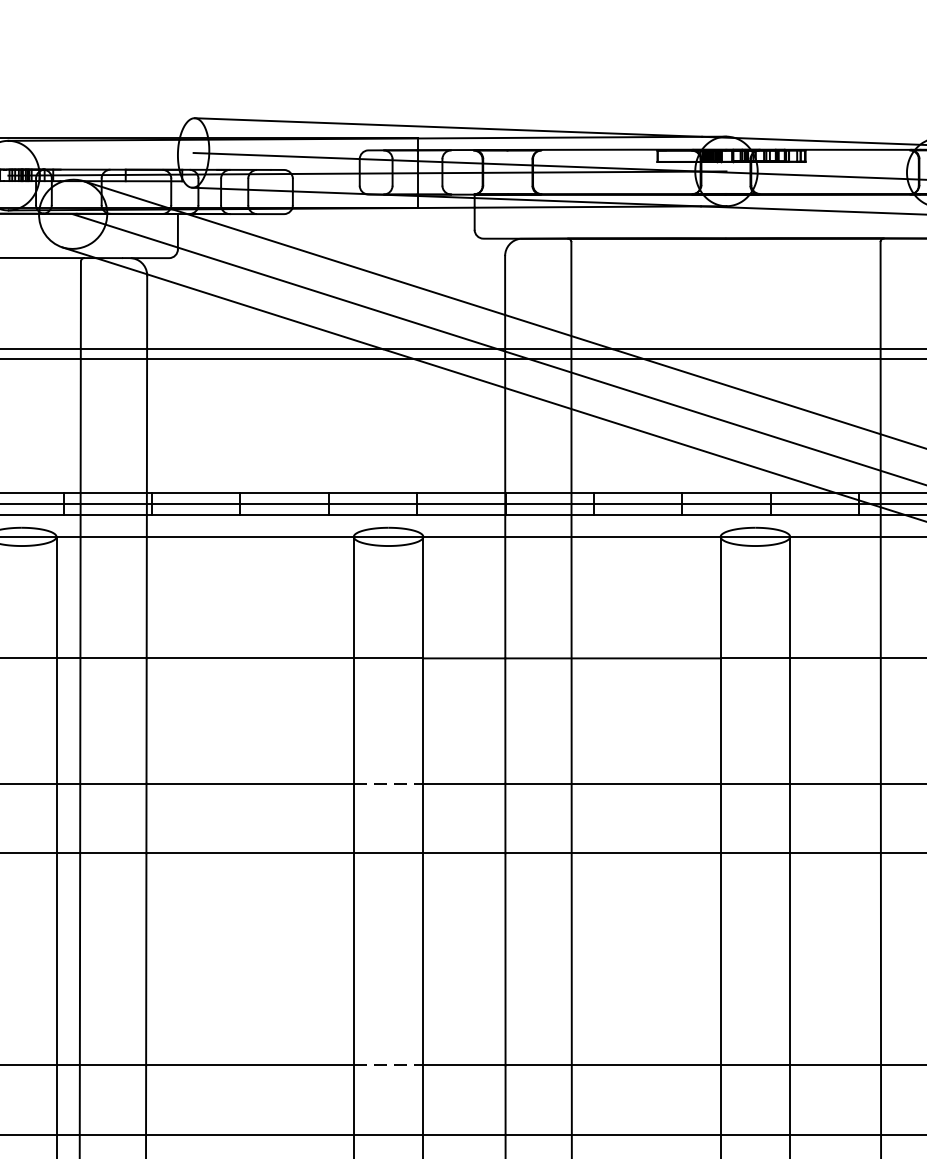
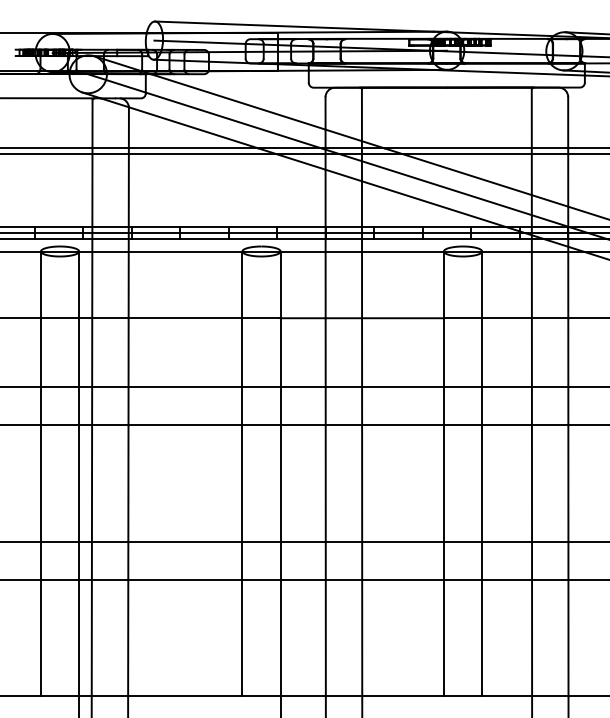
line: (390, 784) -> (262, 387), dashed -> solid
line: (390, 1064) -> (262, 541), dashed -> solid

